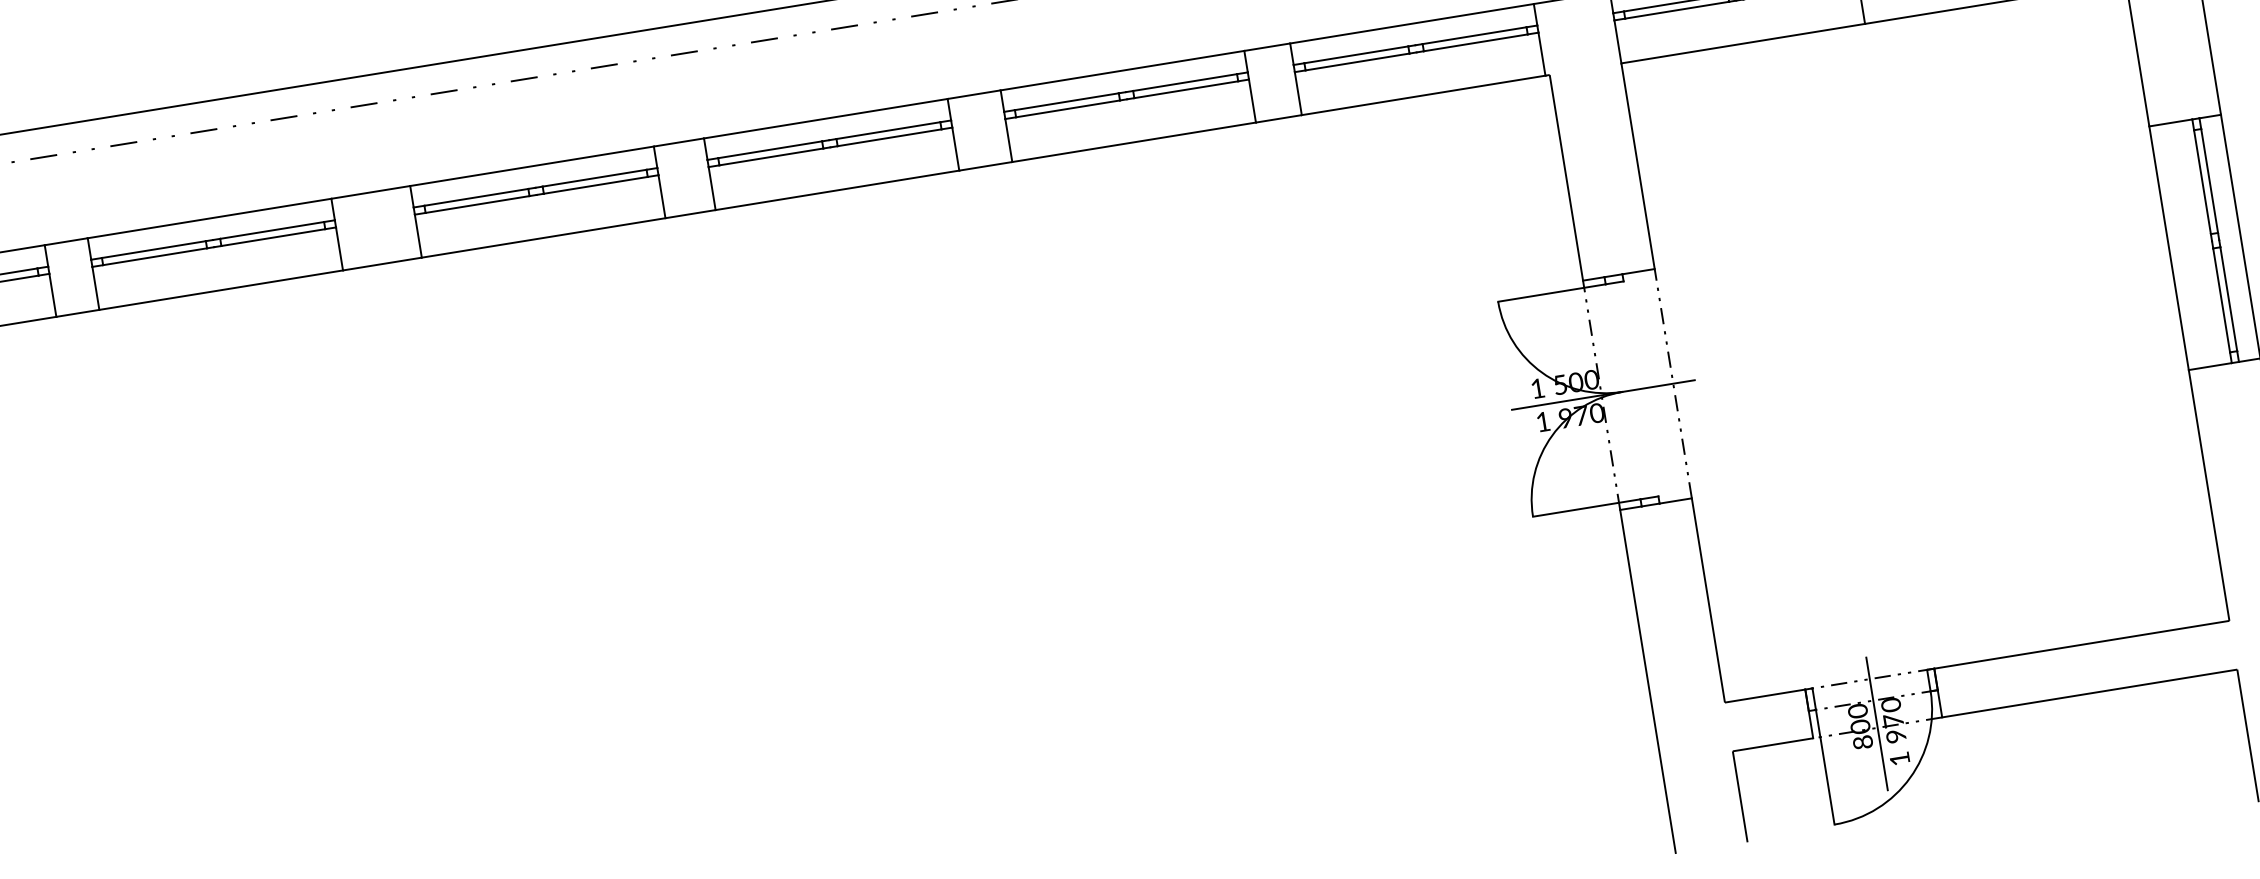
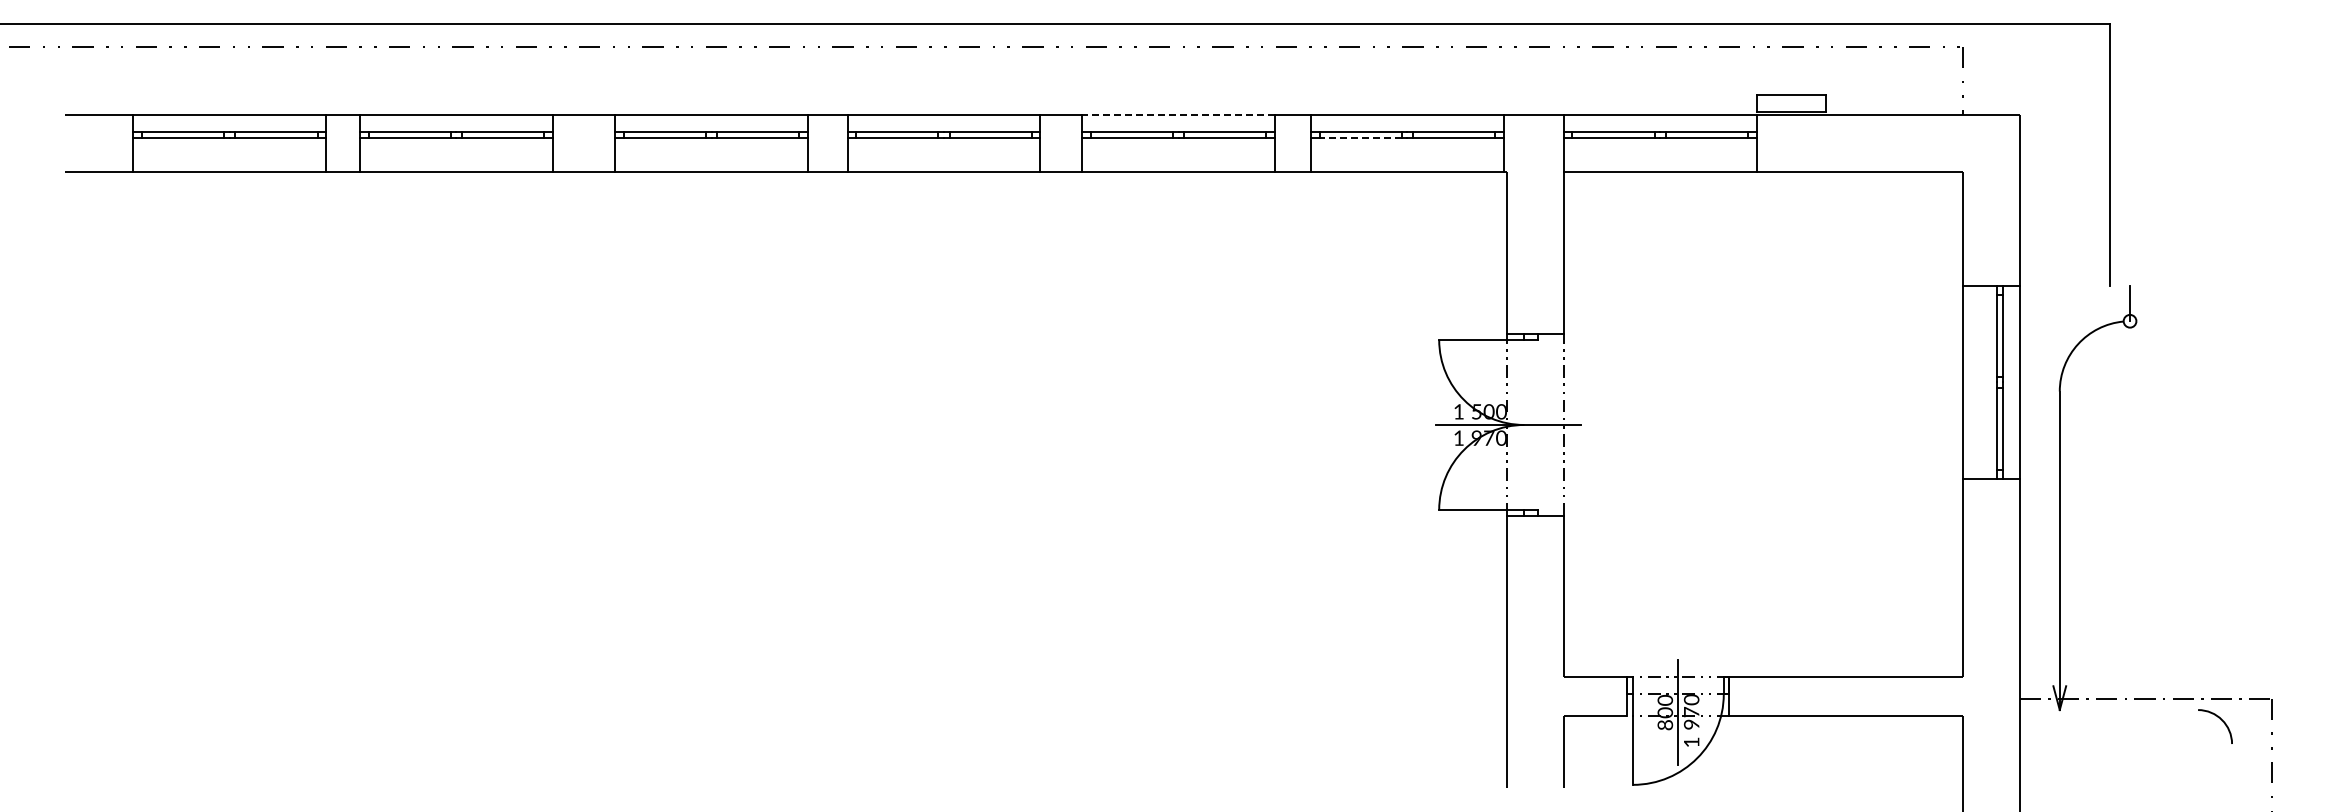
line: (1357, 61) -> (1360, 137), solid -> dashed
line: (1122, 70) -> (1178, 114), solid -> dashed

